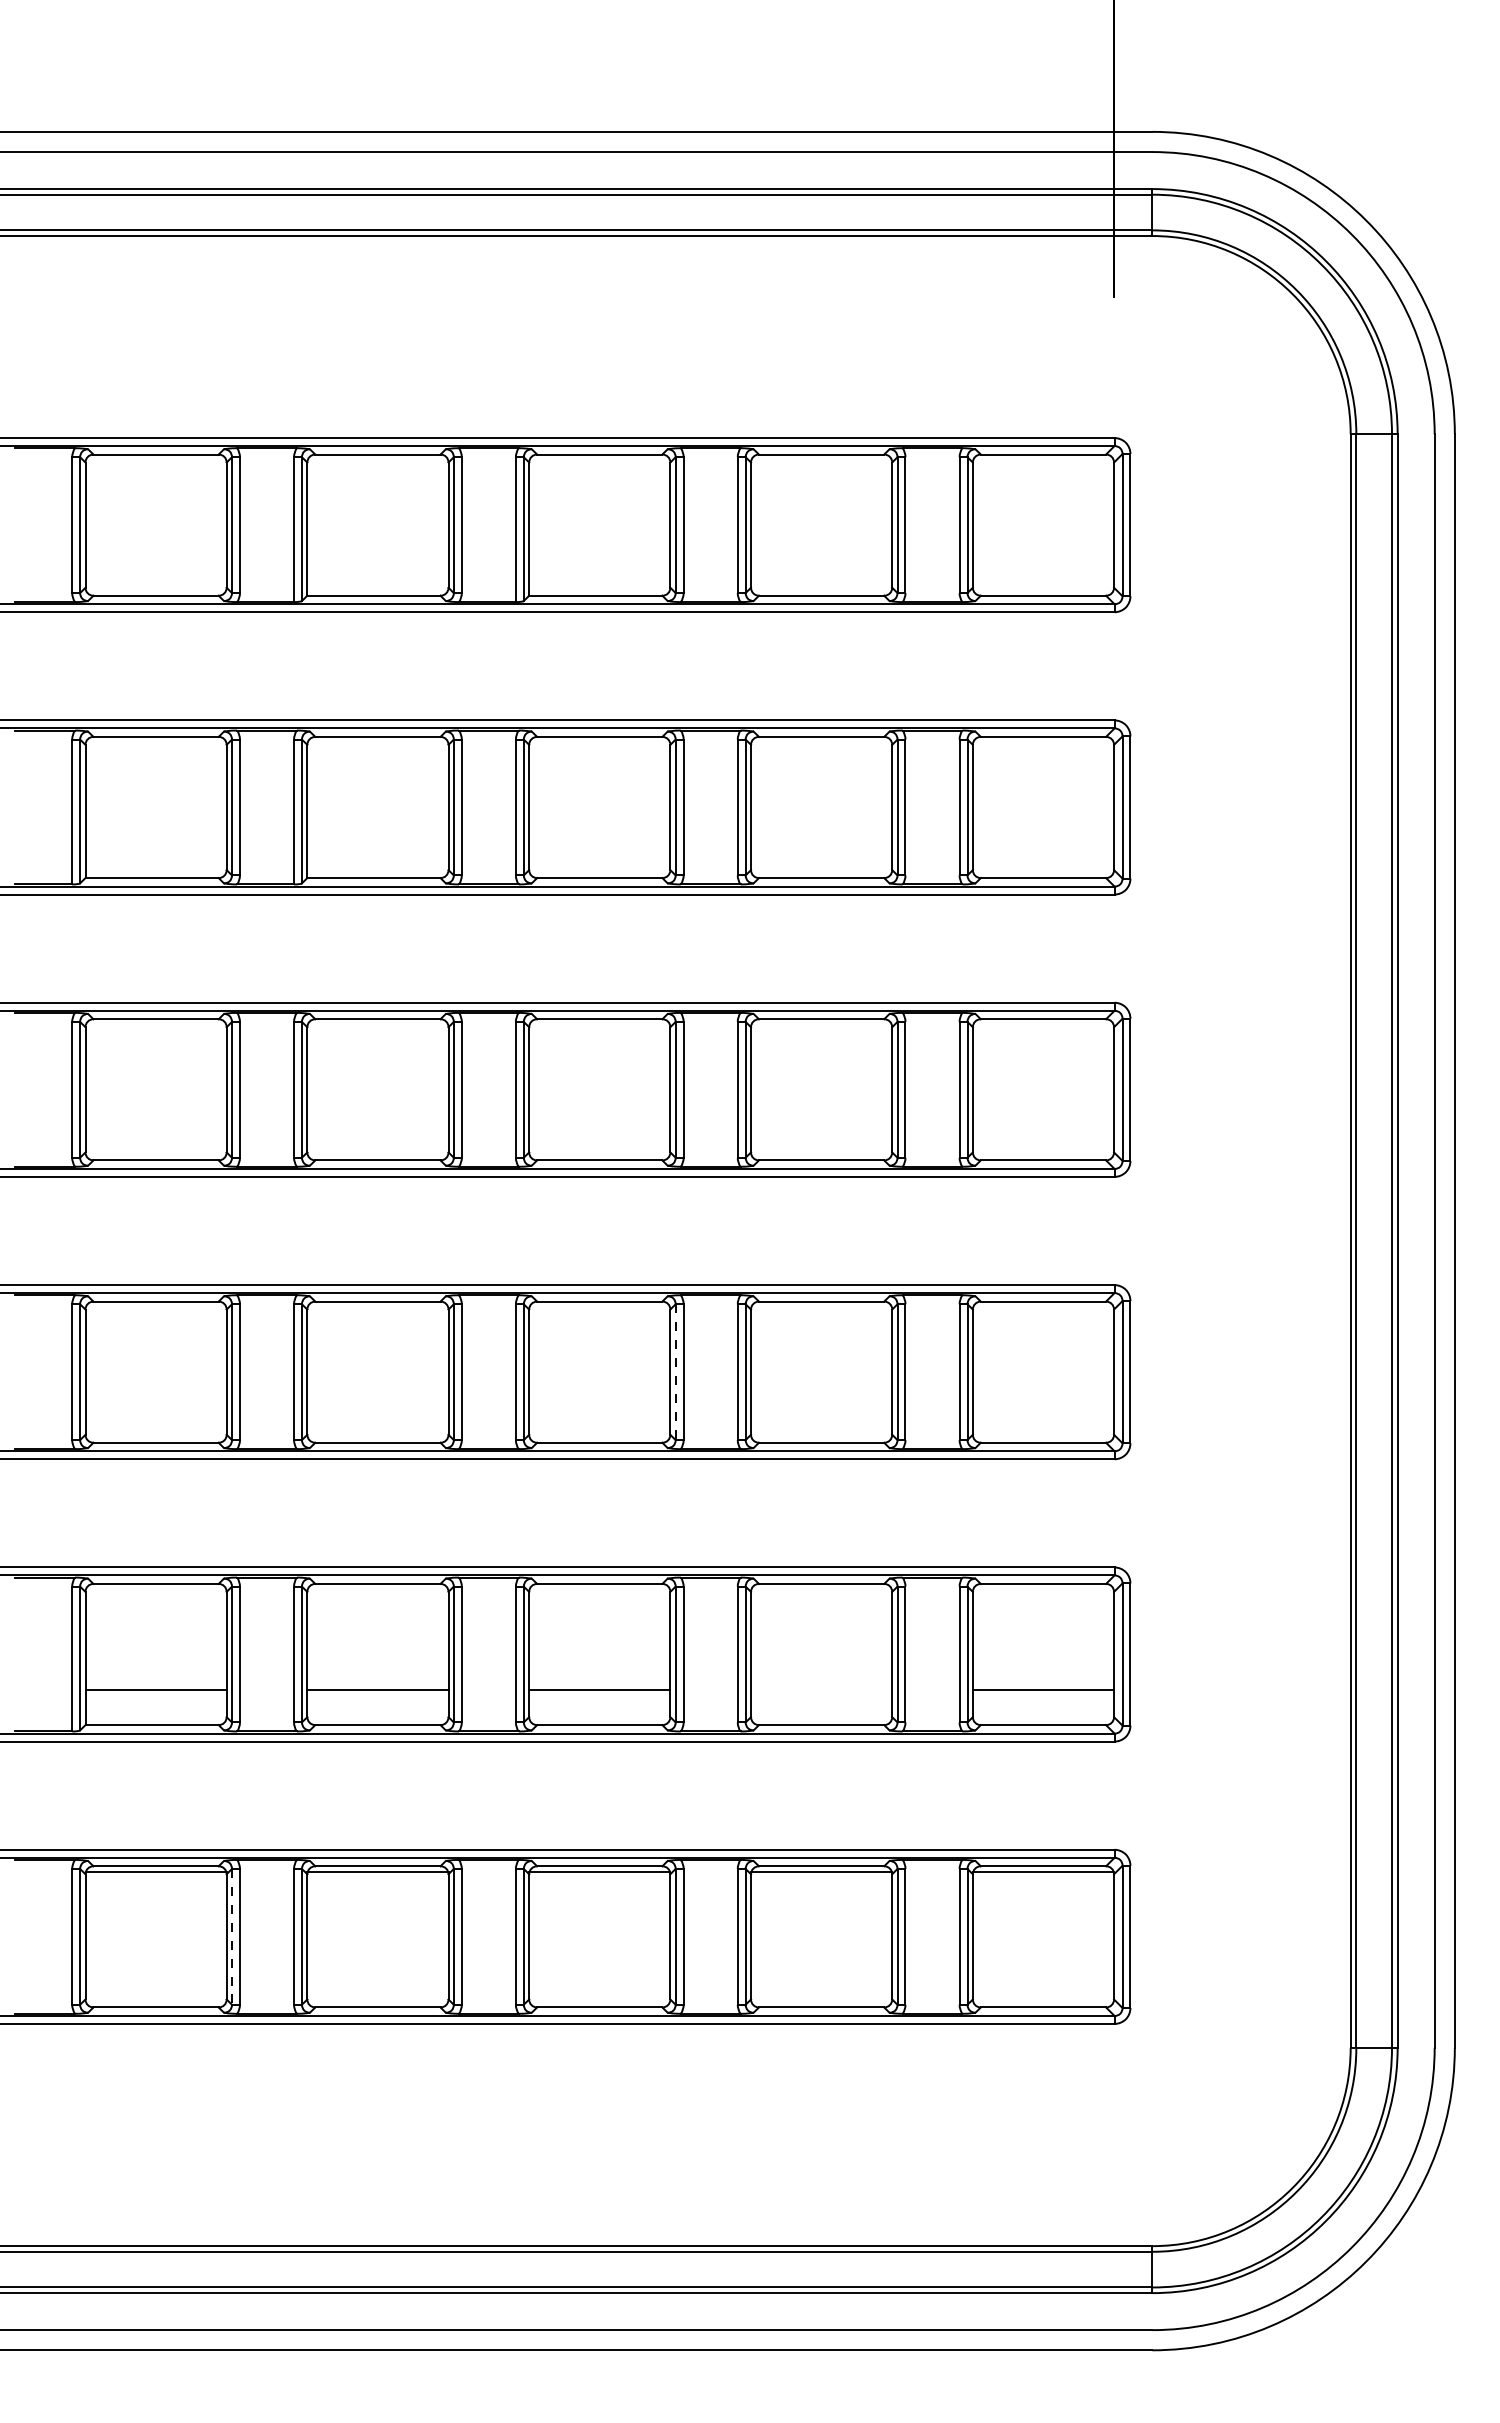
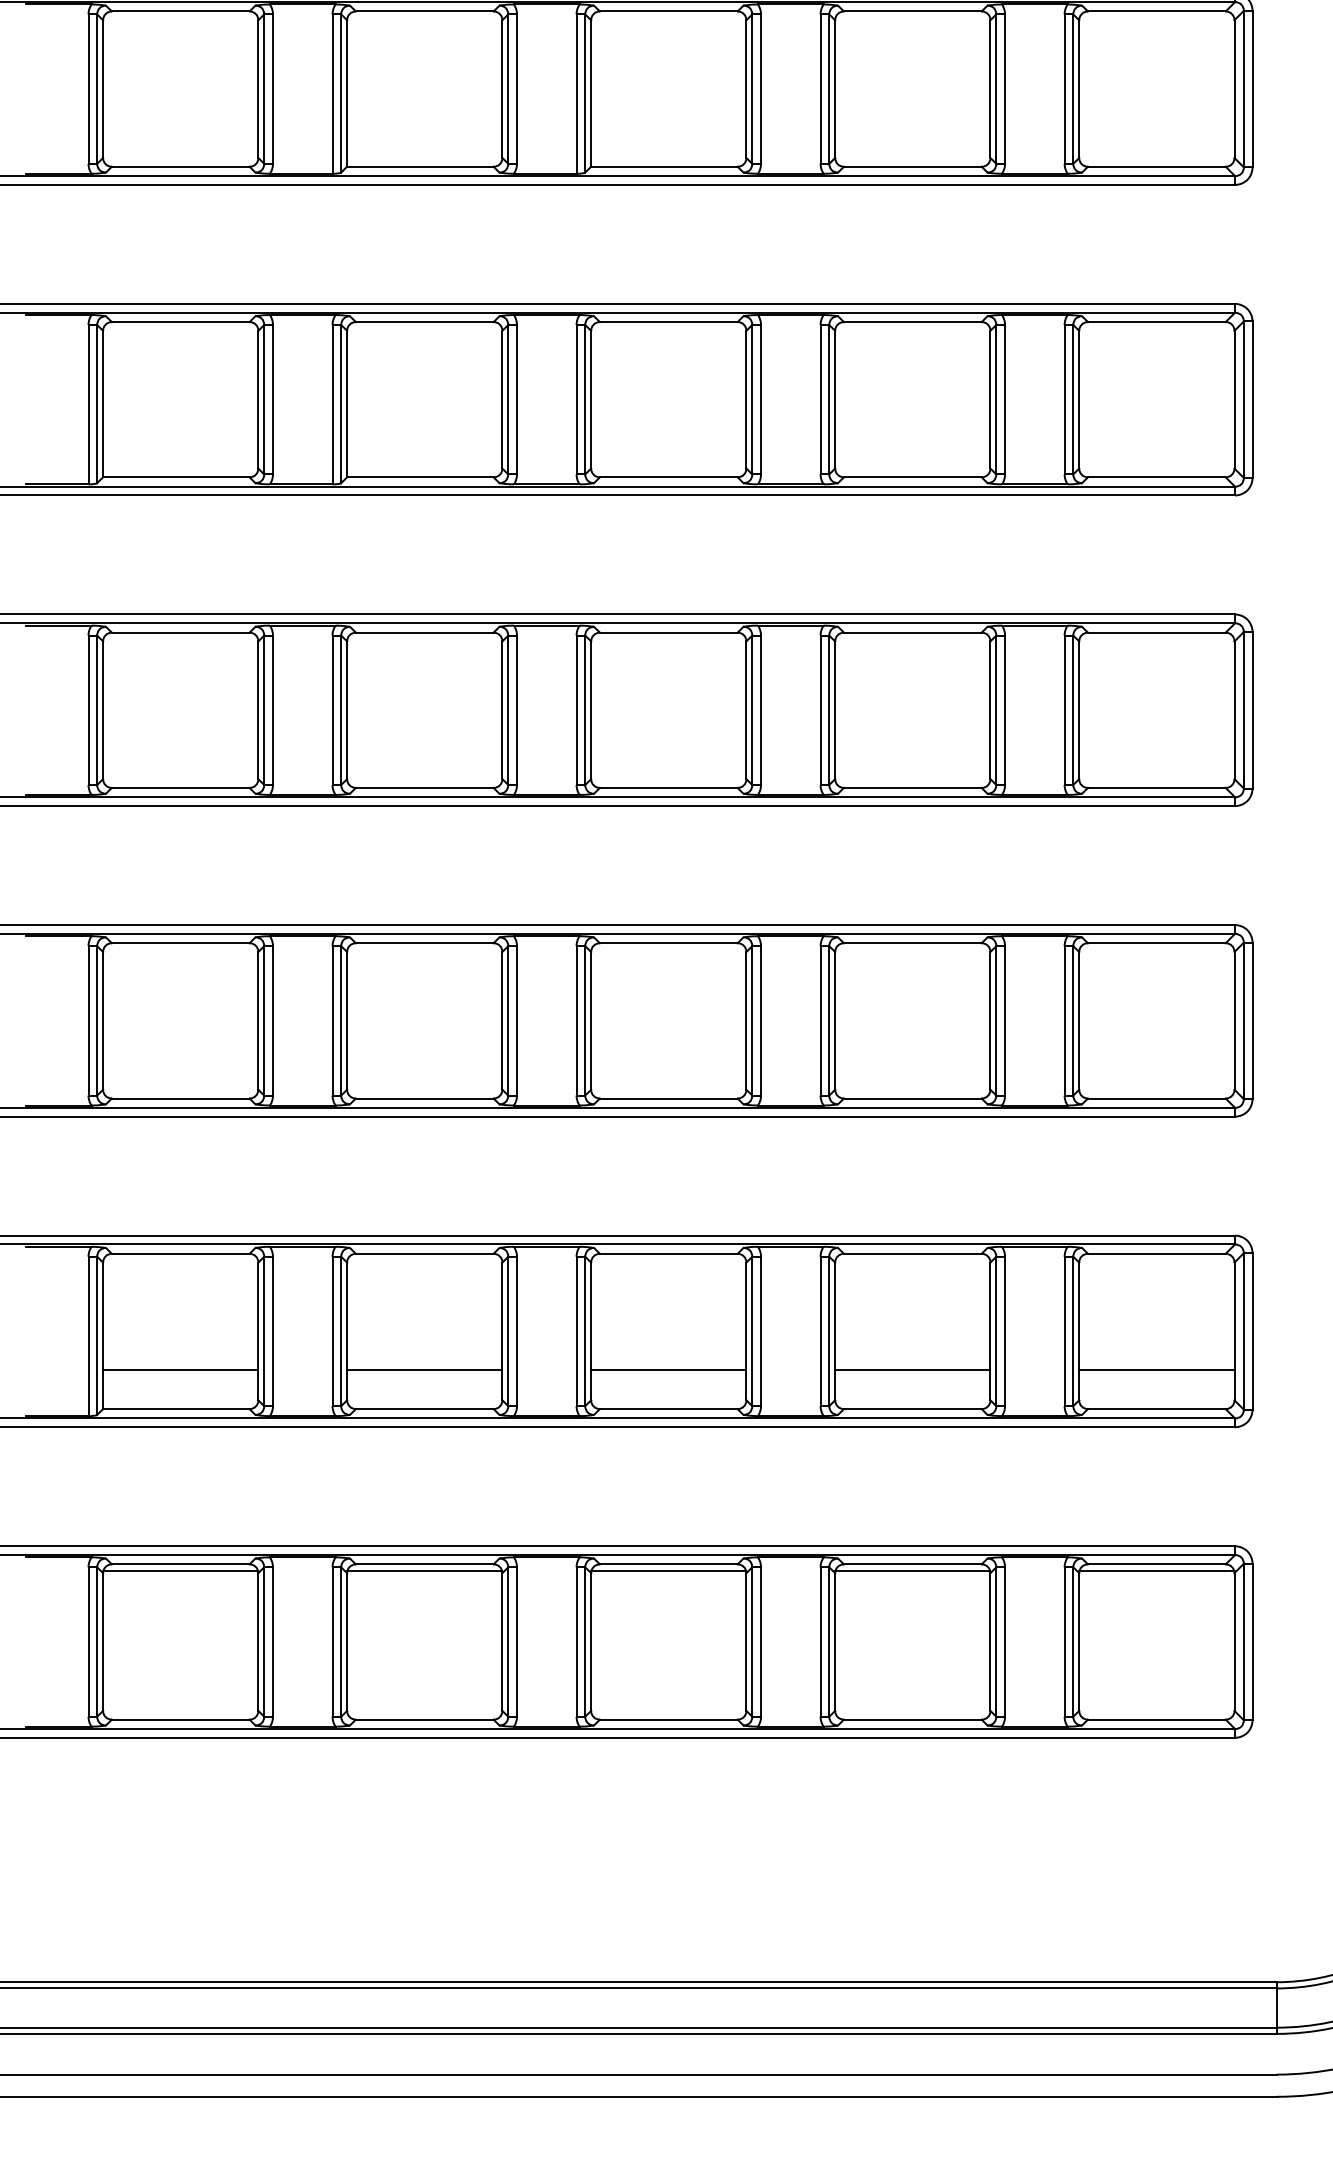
line: (675, 1372) -> (752, 1021), dashed -> solid
line: (821, 1689) -> (912, 1369), added
line: (231, 1936) -> (263, 1641), dashed -> solid

